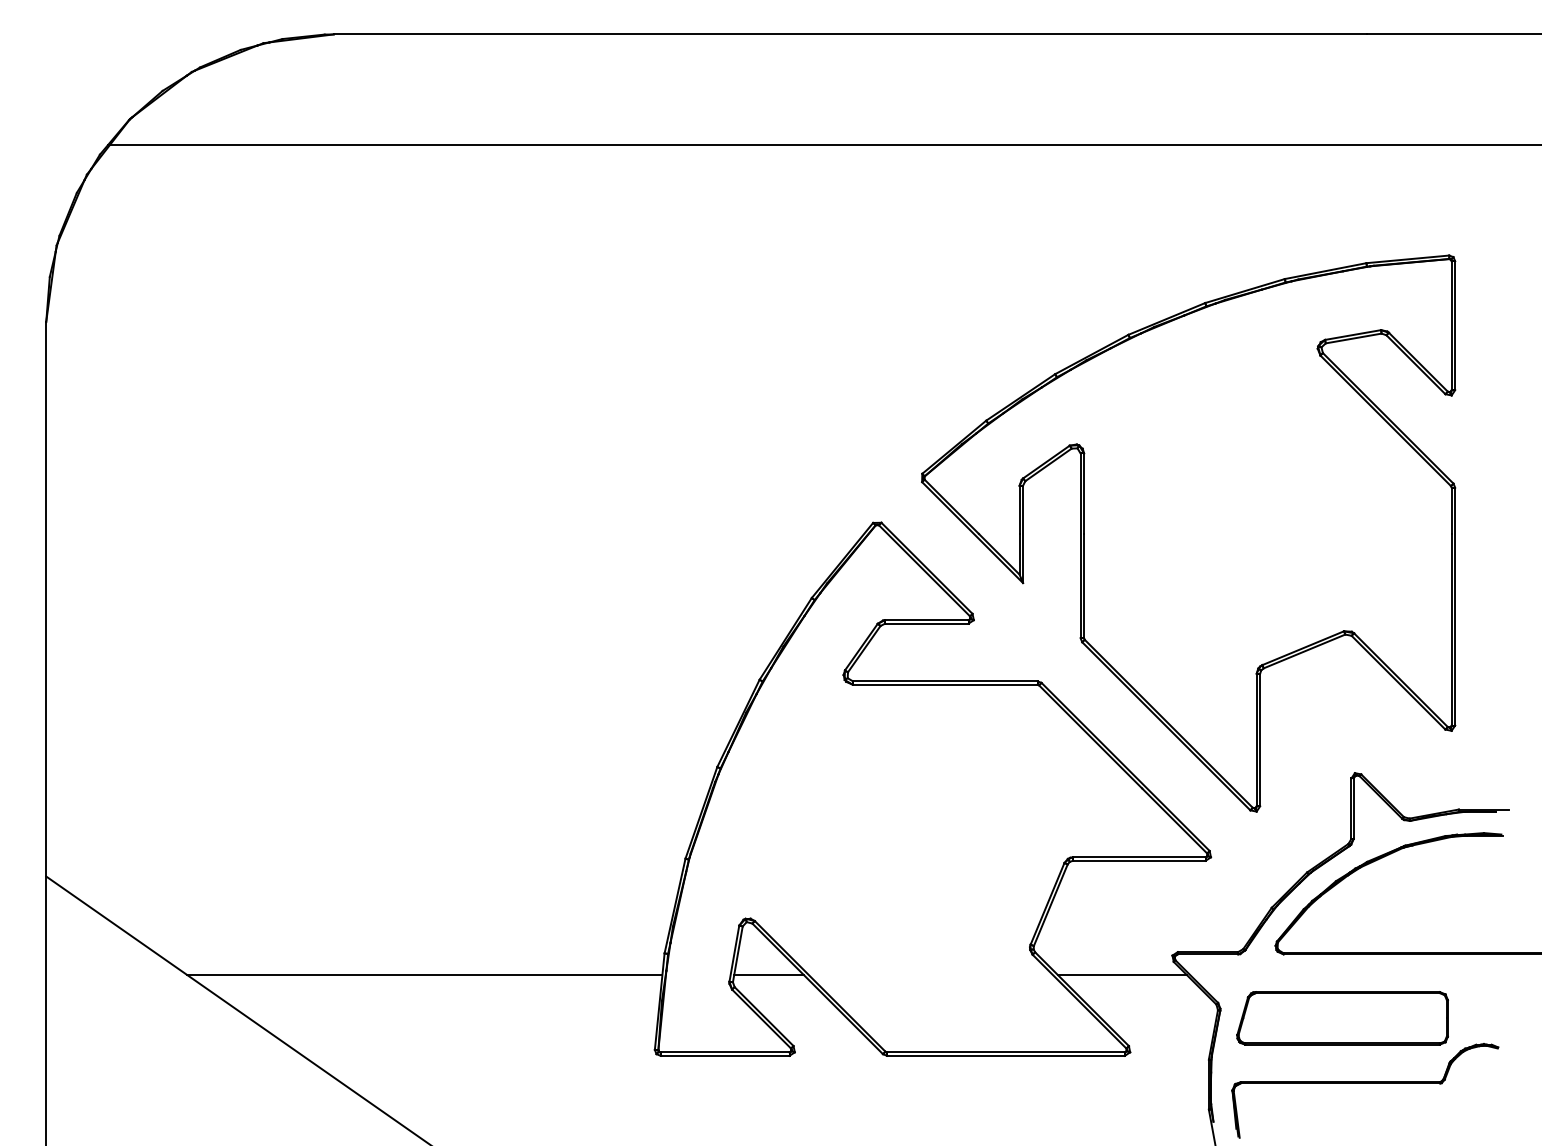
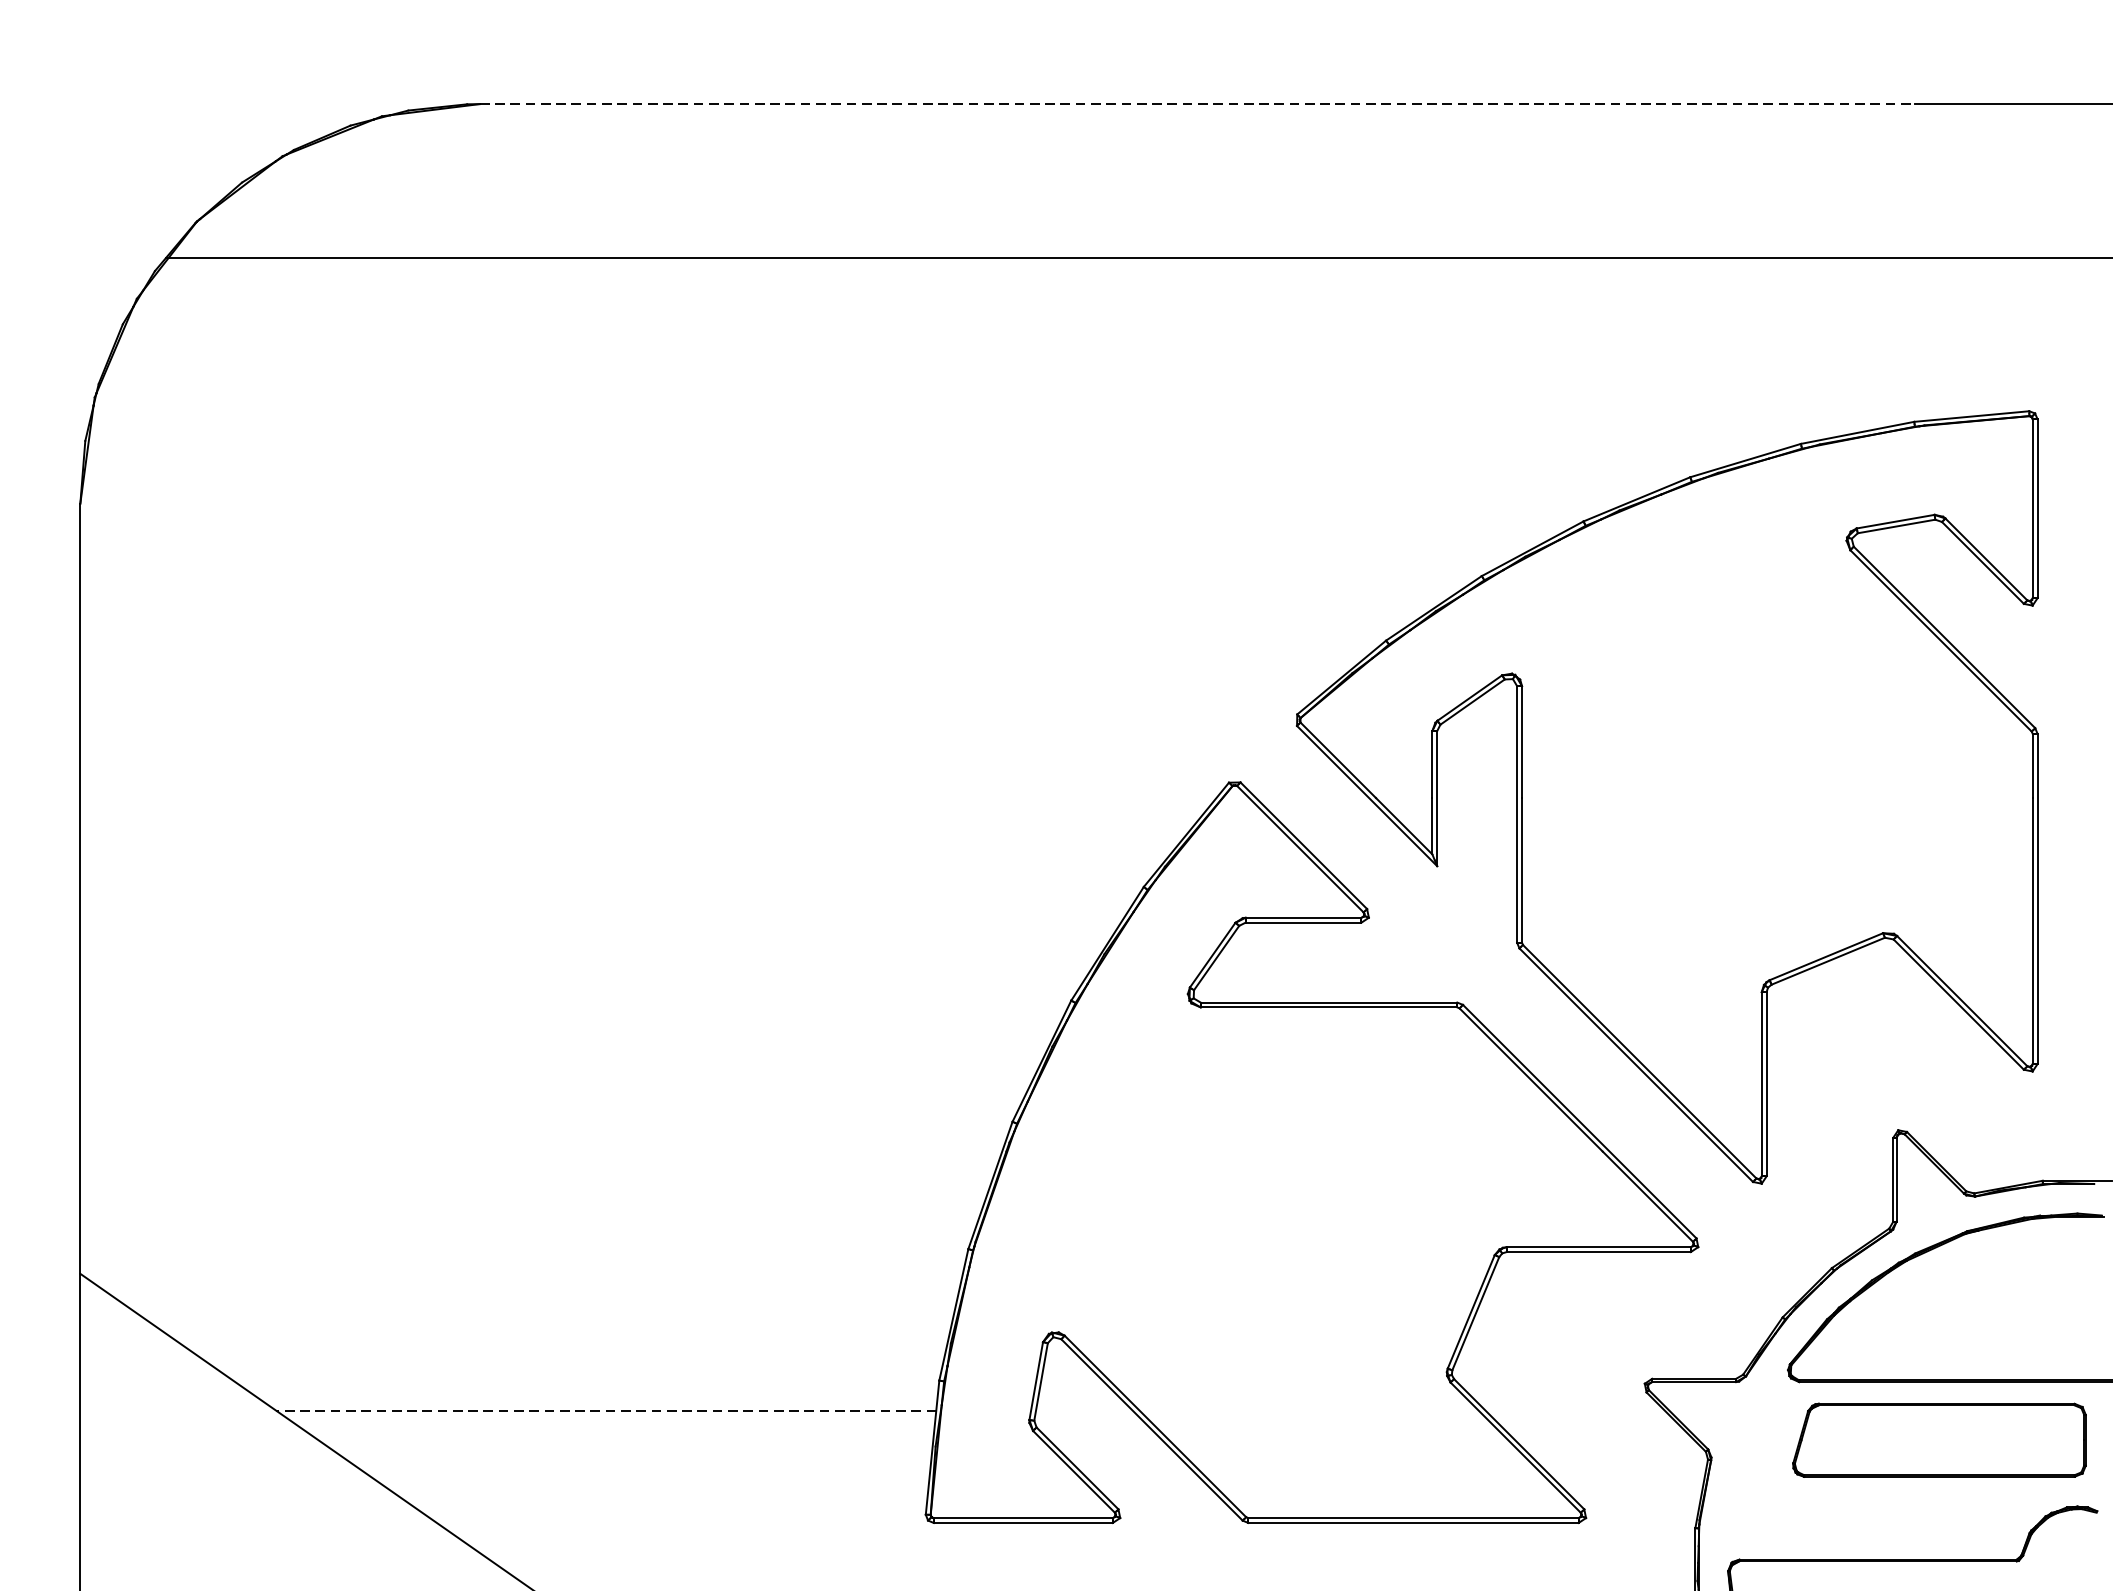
line: (850, 34) -> (1197, 104), solid -> dashed
line: (424, 974) -> (605, 1409), solid -> dashed
line: (768, 974) -> (1083, 1409), removed
line: (1121, 974) -> (1573, 1409), removed
part: (1342, 1018) -> (1939, 1440), moved

